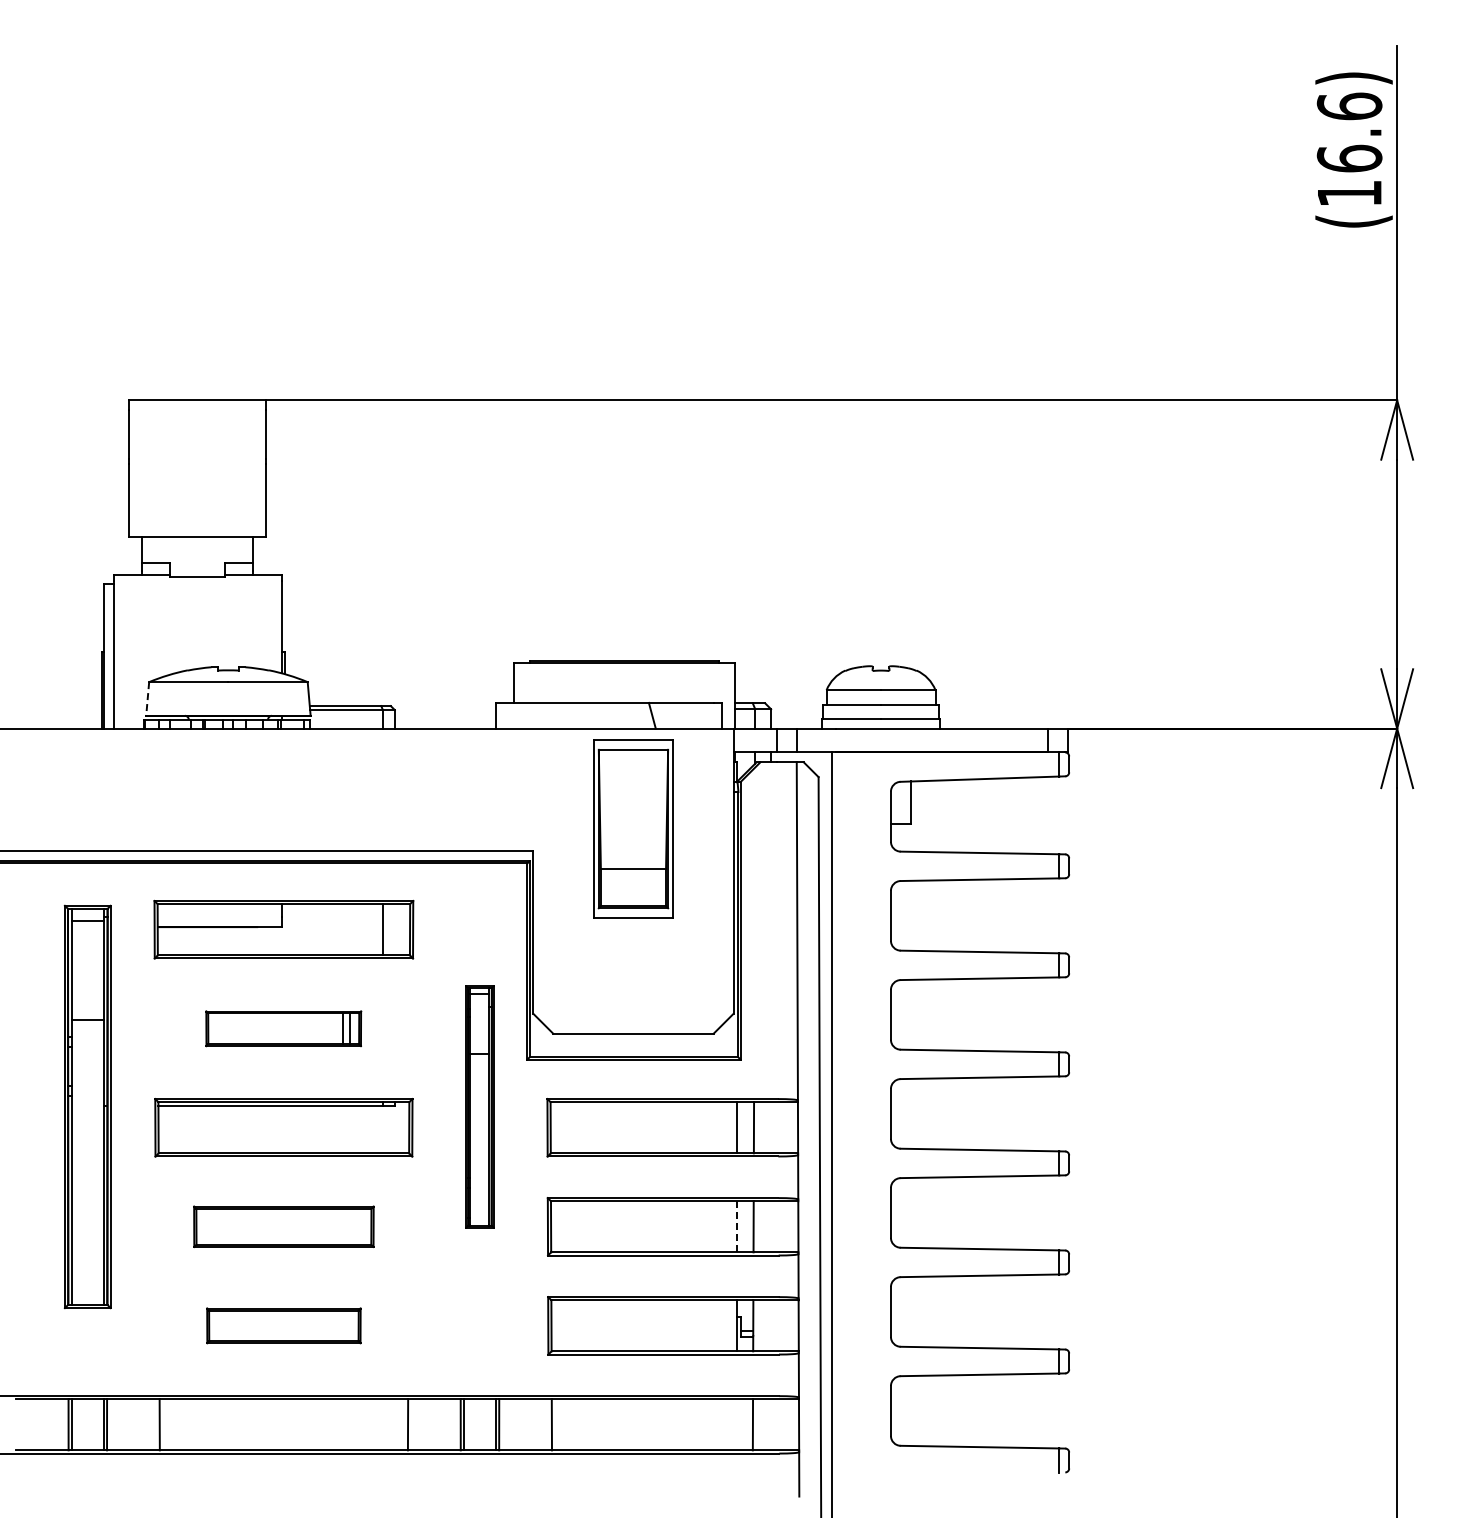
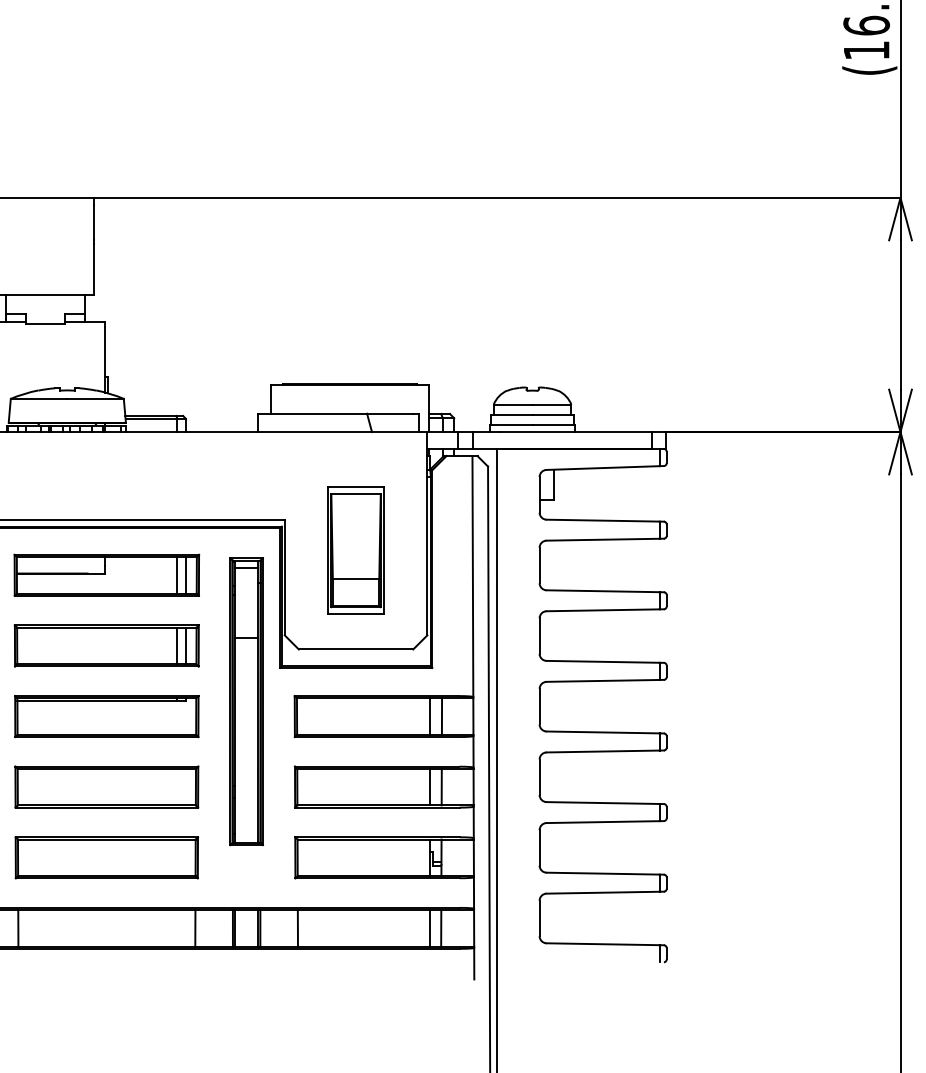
line: (147, 698) -> (9, 410), dashed -> solid
part: (633, 828) -> (356, 550), moved
line: (394, 929) -> (185, 575), added
part: (283, 1028) -> (106, 645), size x1.67
part: (479, 1106) -> (246, 701), size x1.67
part: (283, 1226) -> (106, 786), size x1.43
line: (737, 1226) -> (430, 786), dashed -> solid
part: (283, 1325) -> (106, 857), size x1.67
line: (737, 1424) -> (430, 928), added

